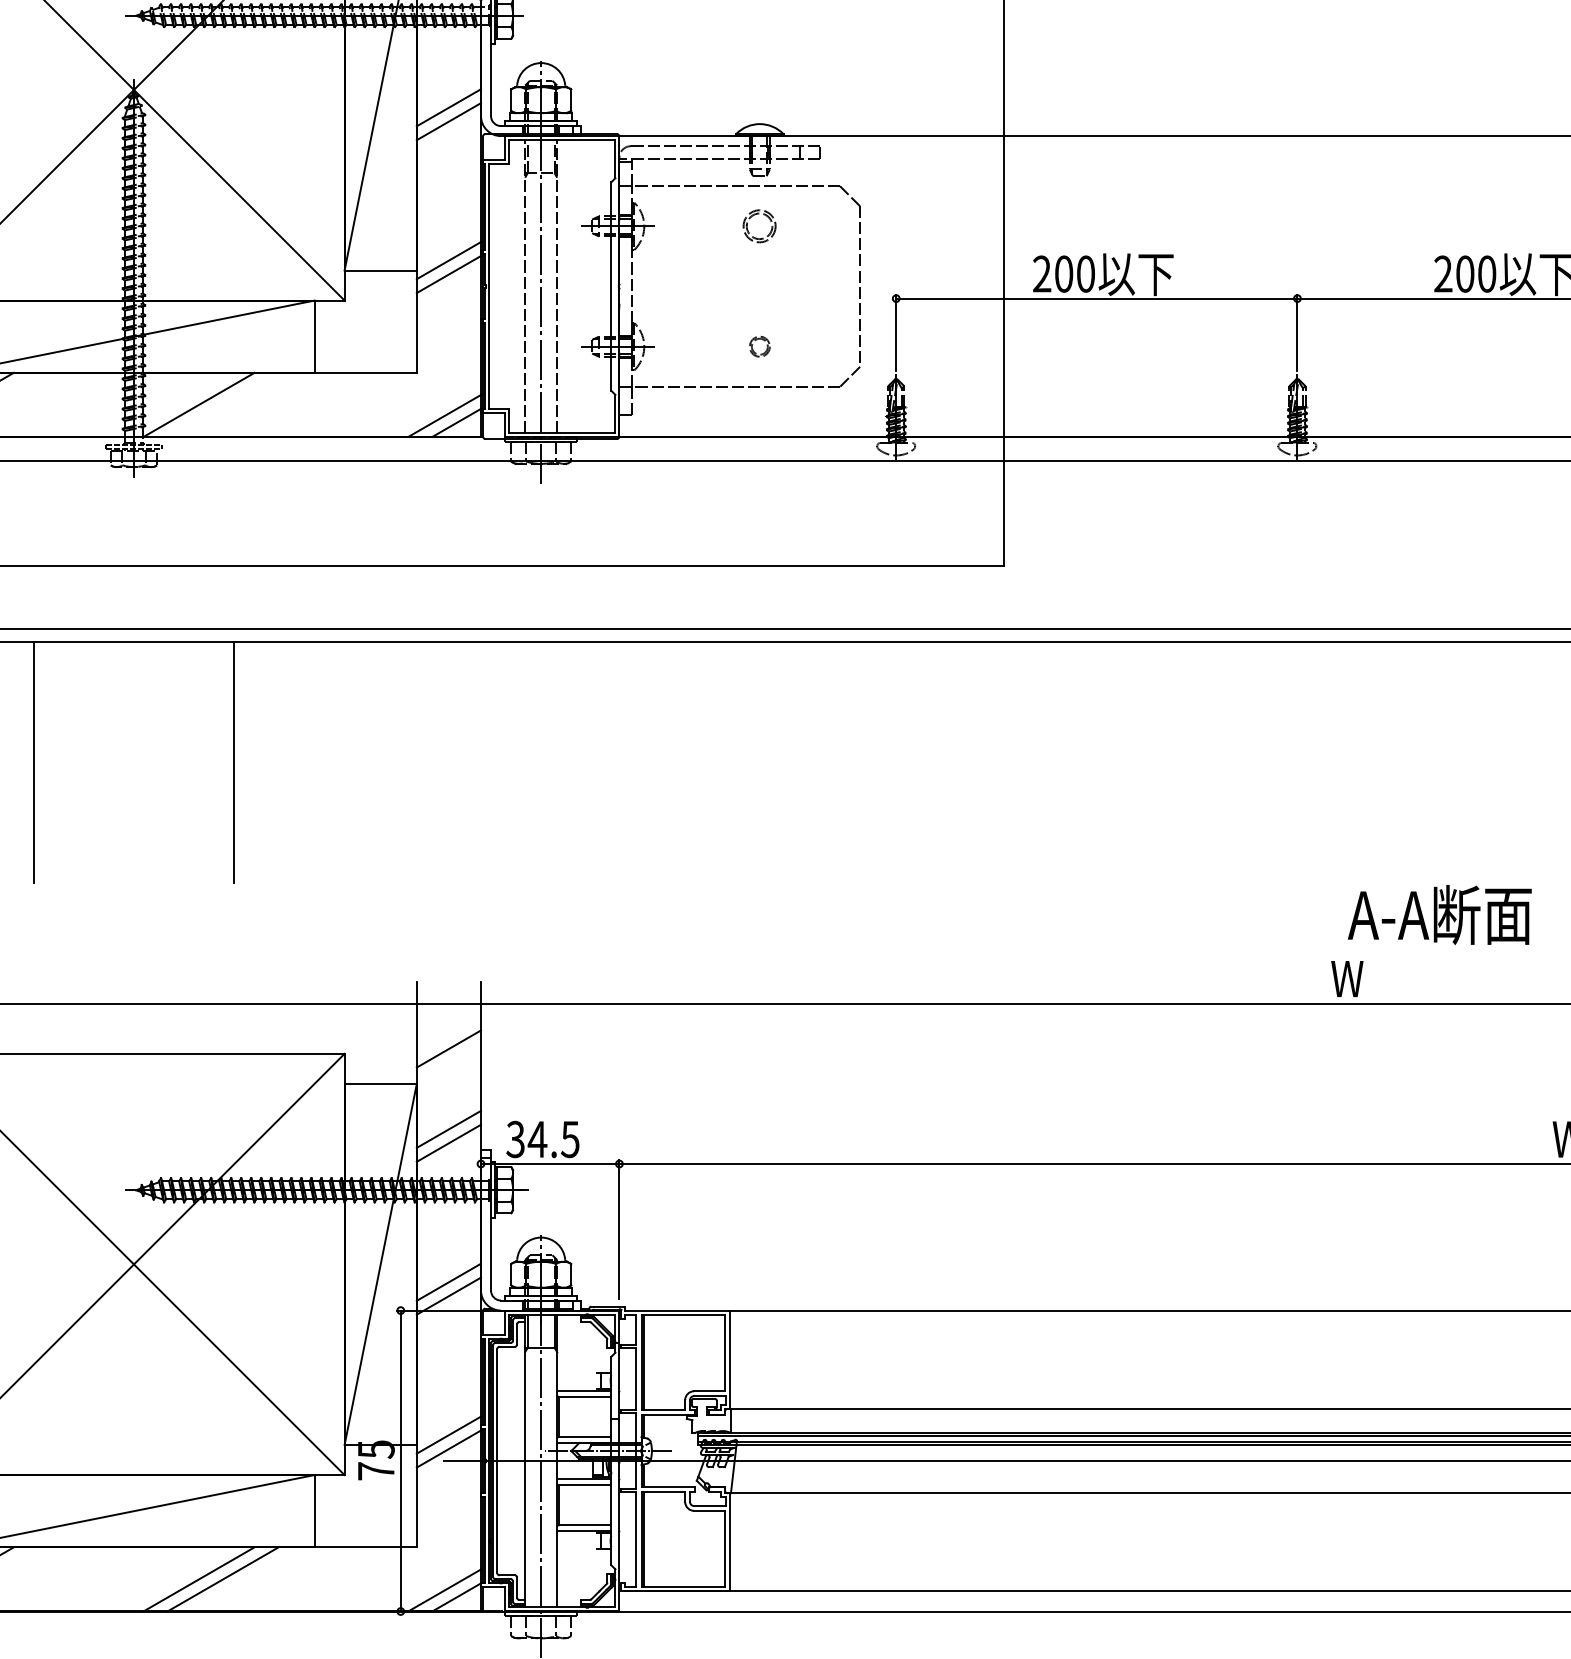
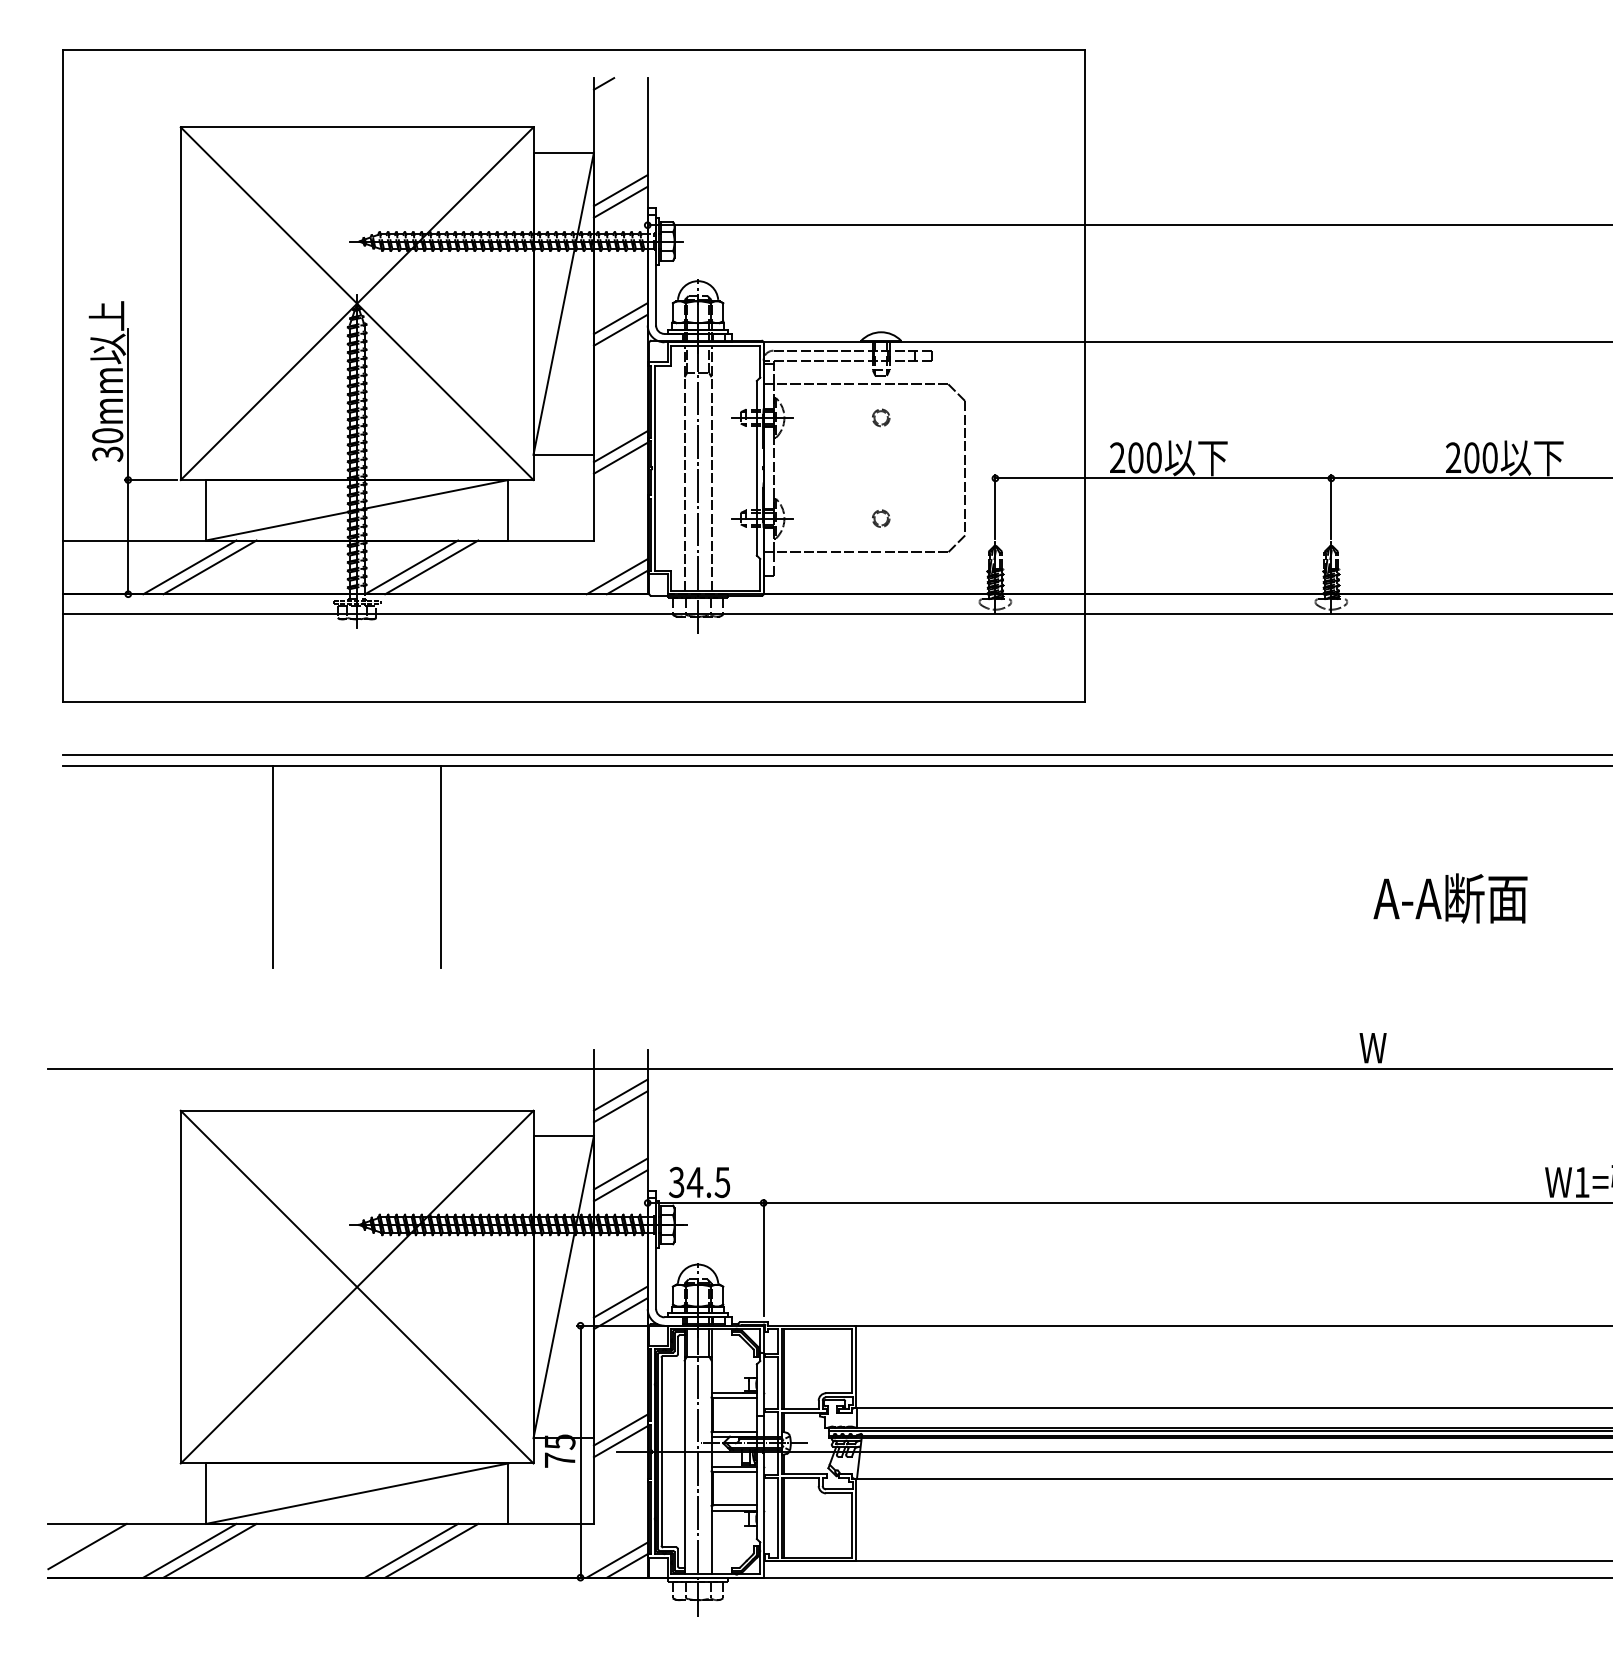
part: (760, 225) -> (881, 417), size x0.62
line: (222, 405) -> (431, 567), added
text: (1439, 914) -> (1450, 898), moved
line: (448, 1034) -> (620, 1094), added

